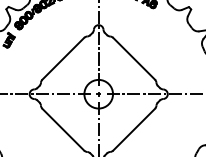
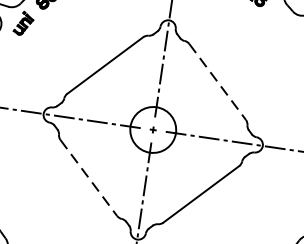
line: (134, 58) -> (218, 81), solid -> dashed
line: (63, 129) -> (89, 177), solid -> dashed

